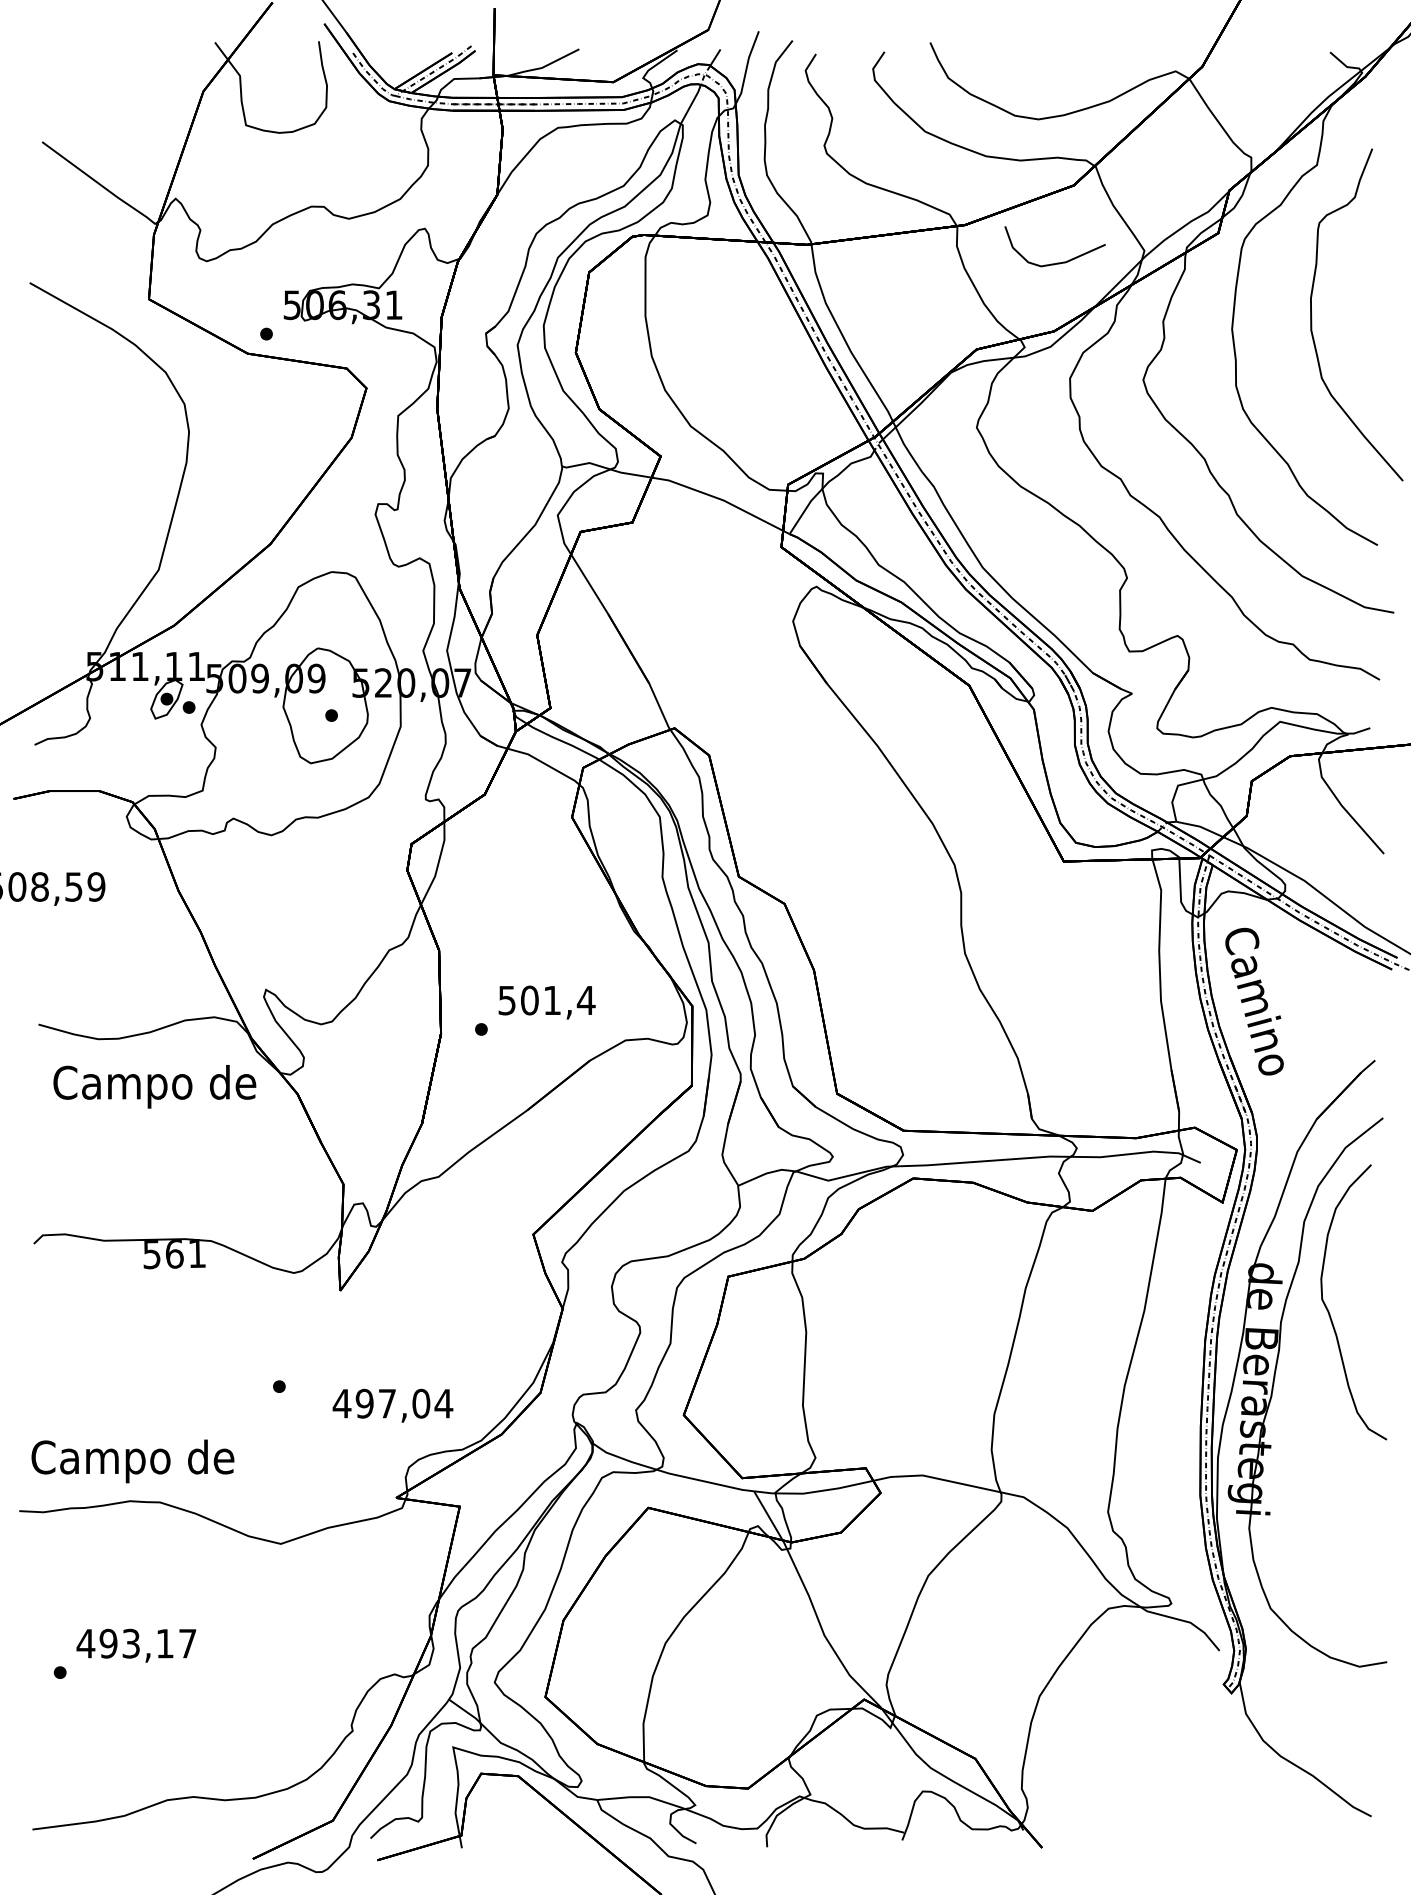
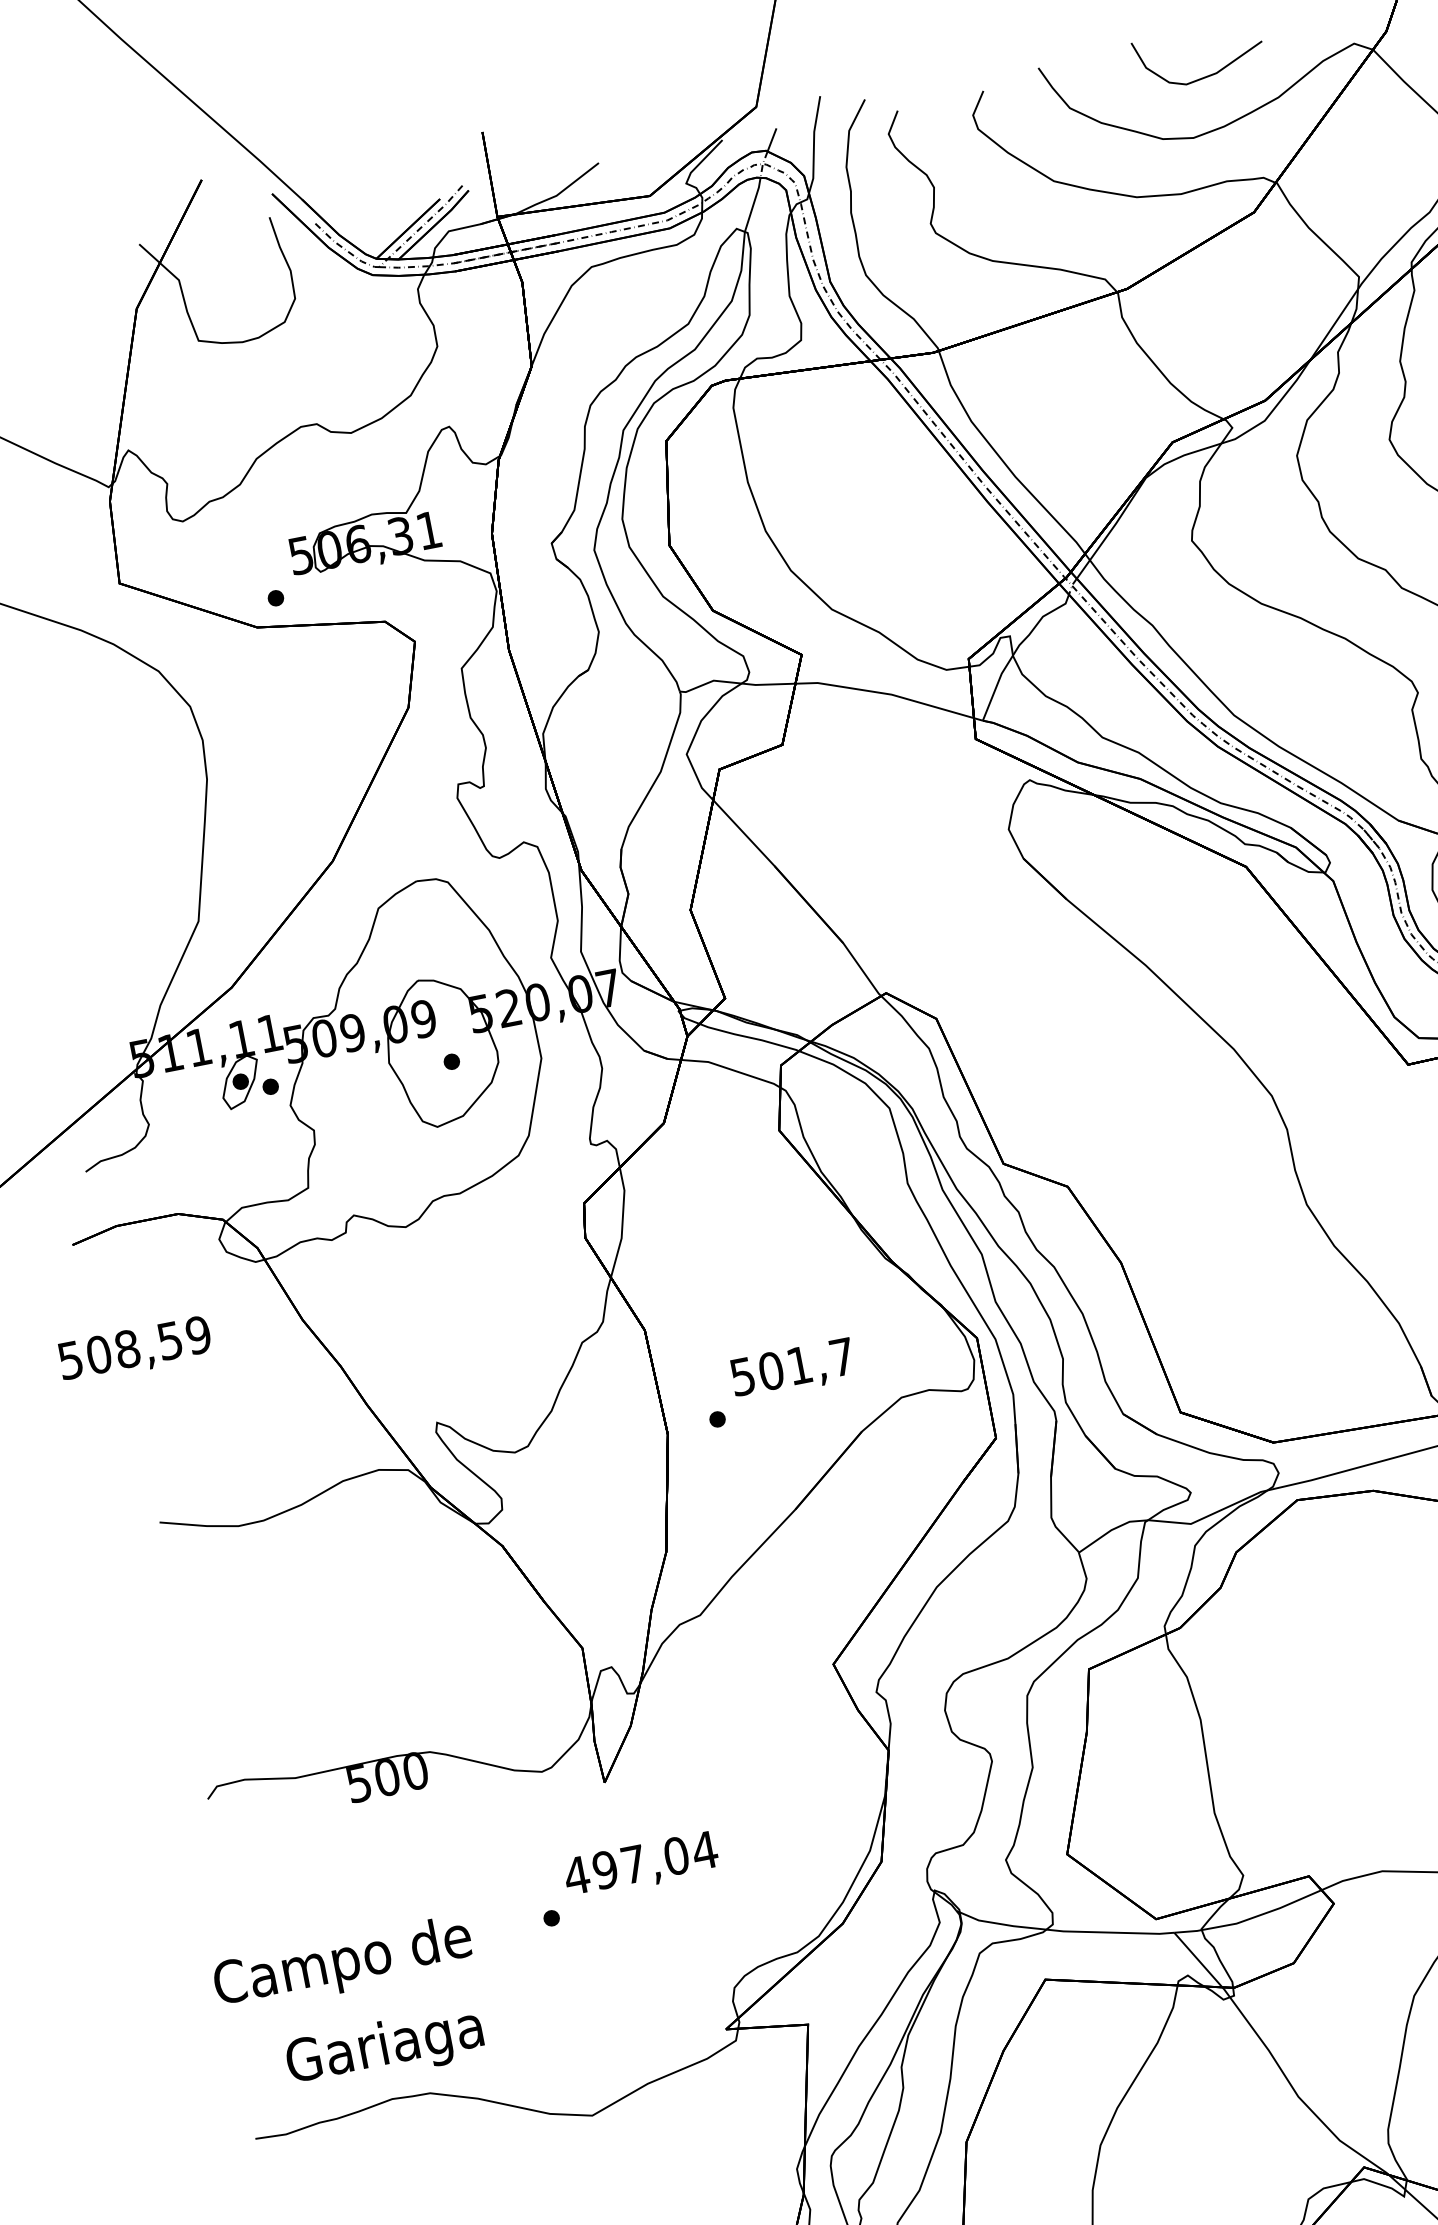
curve: (1056, 262) -> (1204, 75), moved
text: (585, 1000) -> (841, 1357), 501,4 -> 501,7
text: (154, 1086) -> (342, 1964), moved
text: (185, 1253) -> (400, 1774), 561 -> 500
text: (392, 1405) -> (640, 1865), moved
text: (132, 1461) -> (385, 2048), Campo de -> Gariaga

